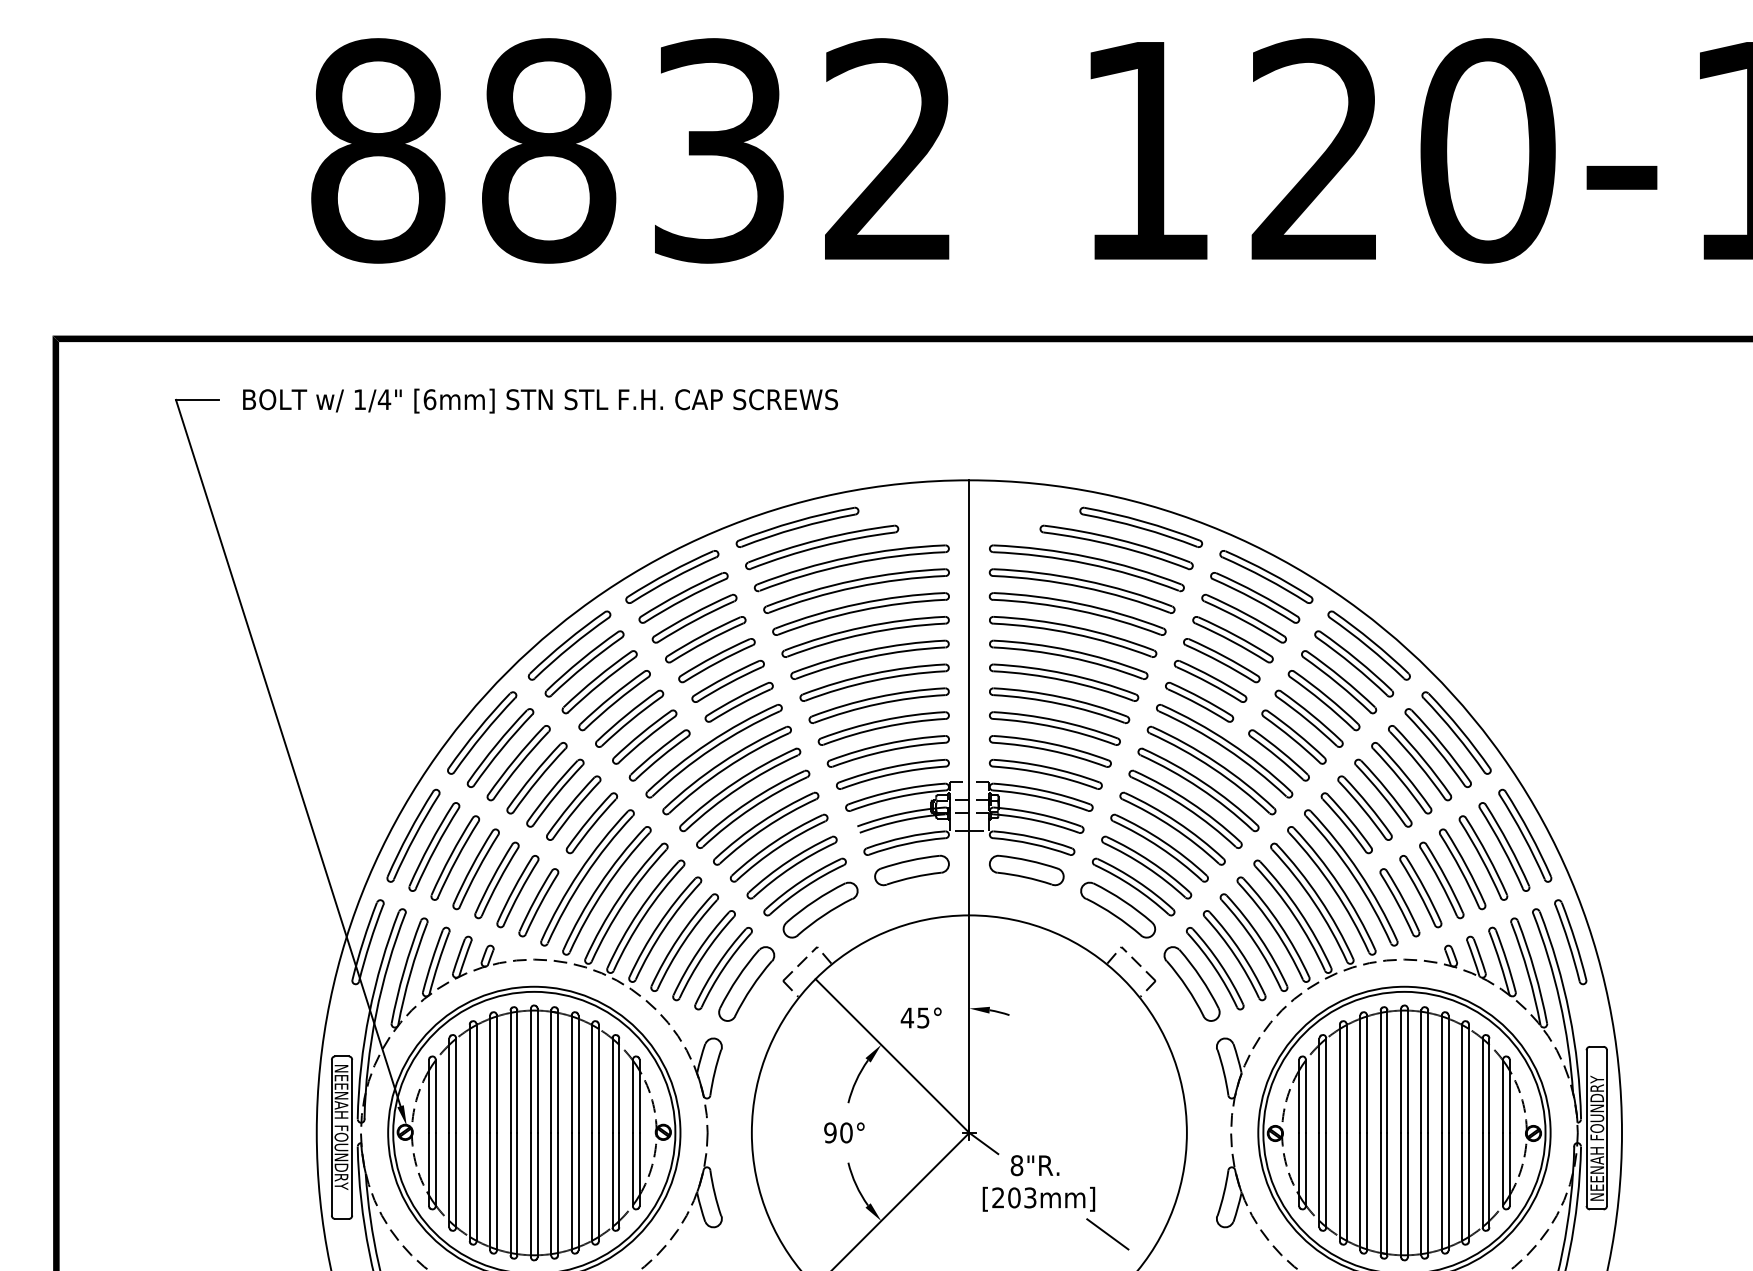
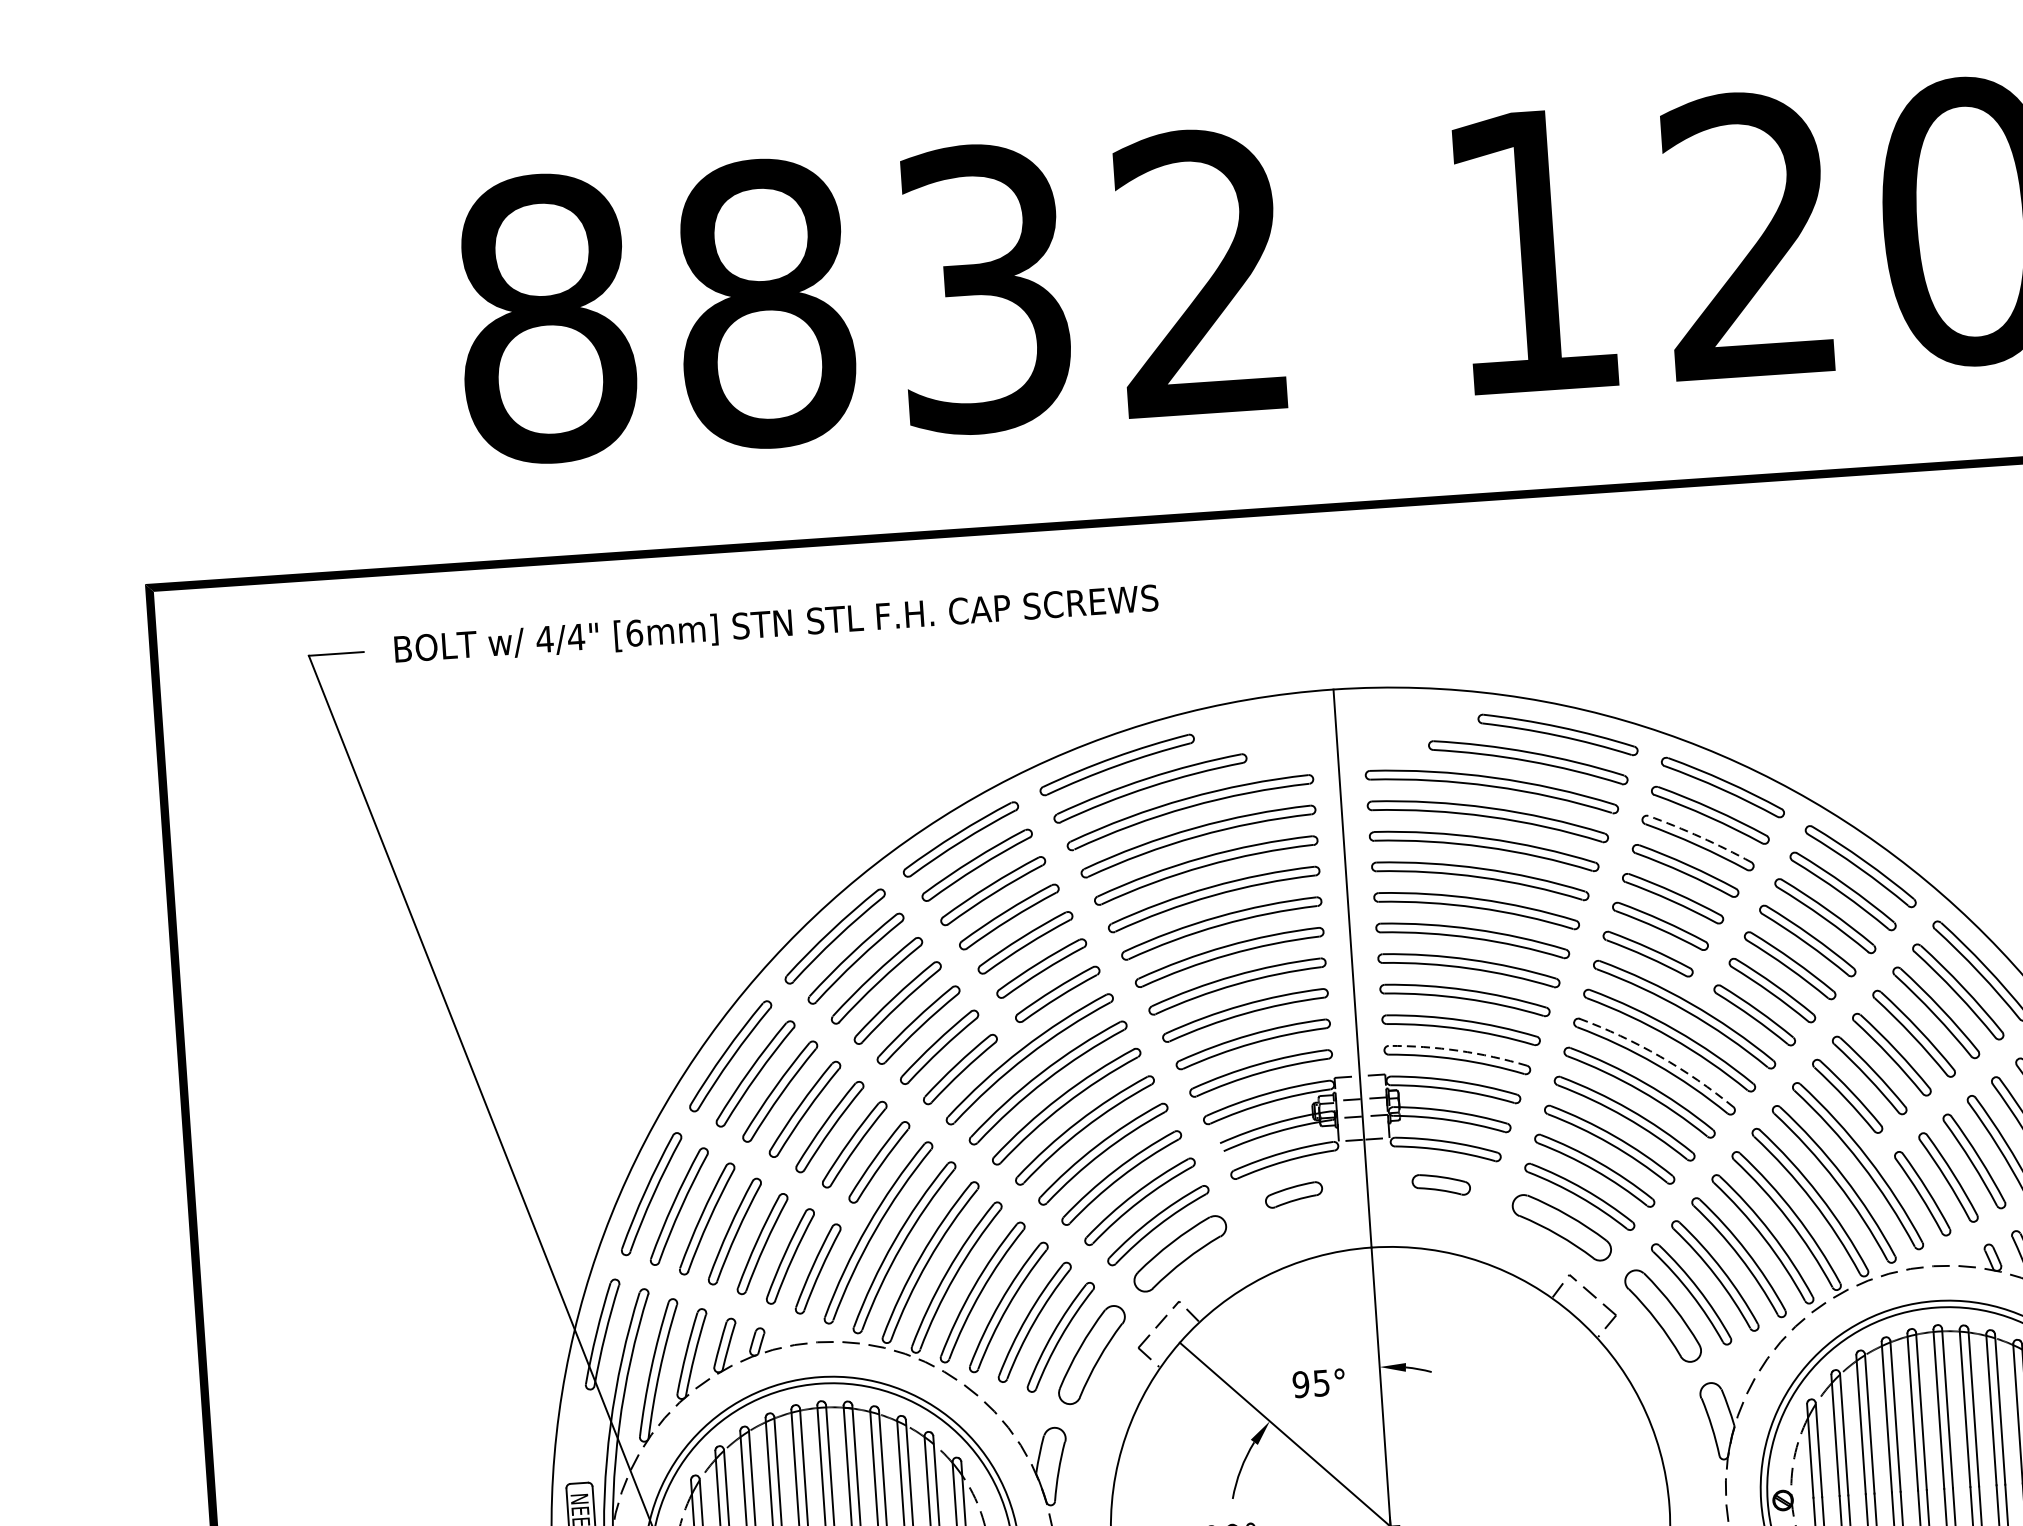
text: (359, 399) -> (544, 639), 1/4" -> 4/4"
arc: (1246, 614) -> (1700, 837), solid -> dashed
arc: (1047, 767) -> (1458, 1051), solid -> dashed
arc: (1203, 782) -> (1660, 1056), solid -> dashed
part: (911, 870) -> (1293, 1195), size x0.6
part: (1026, 870) -> (1440, 1184), size x0.6
text: (907, 1017) -> (1301, 1383), 45° -> 95°

